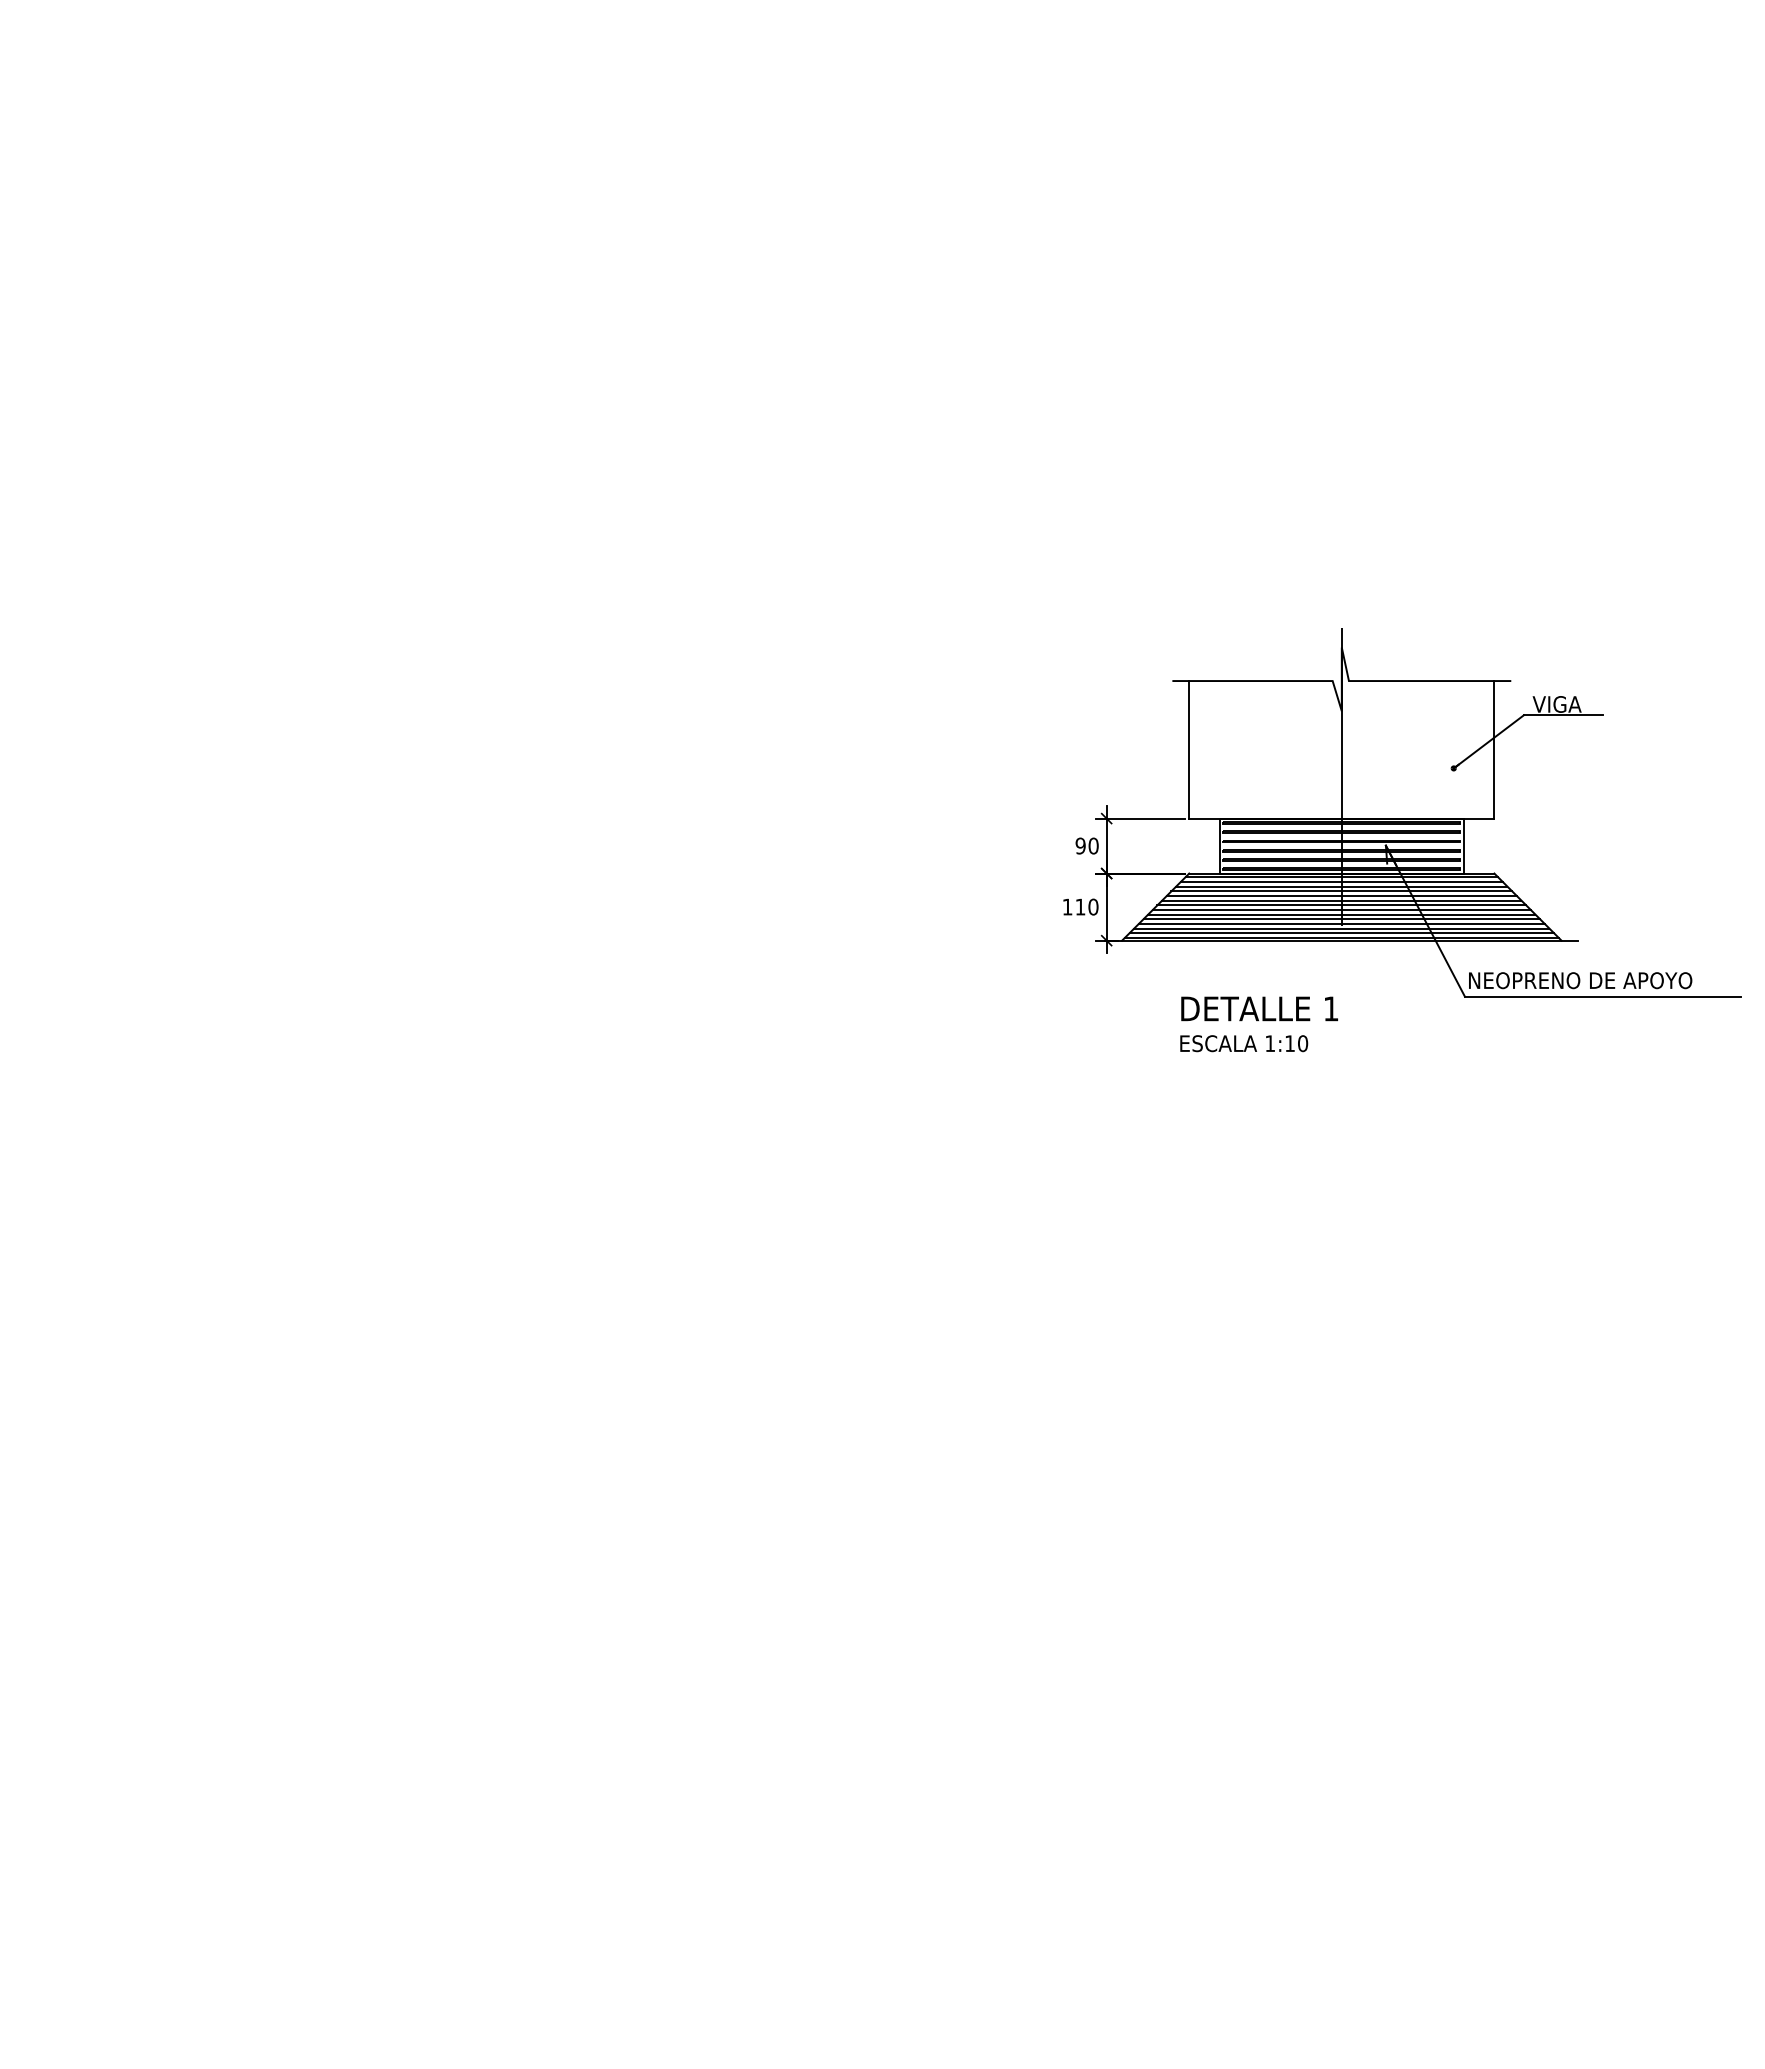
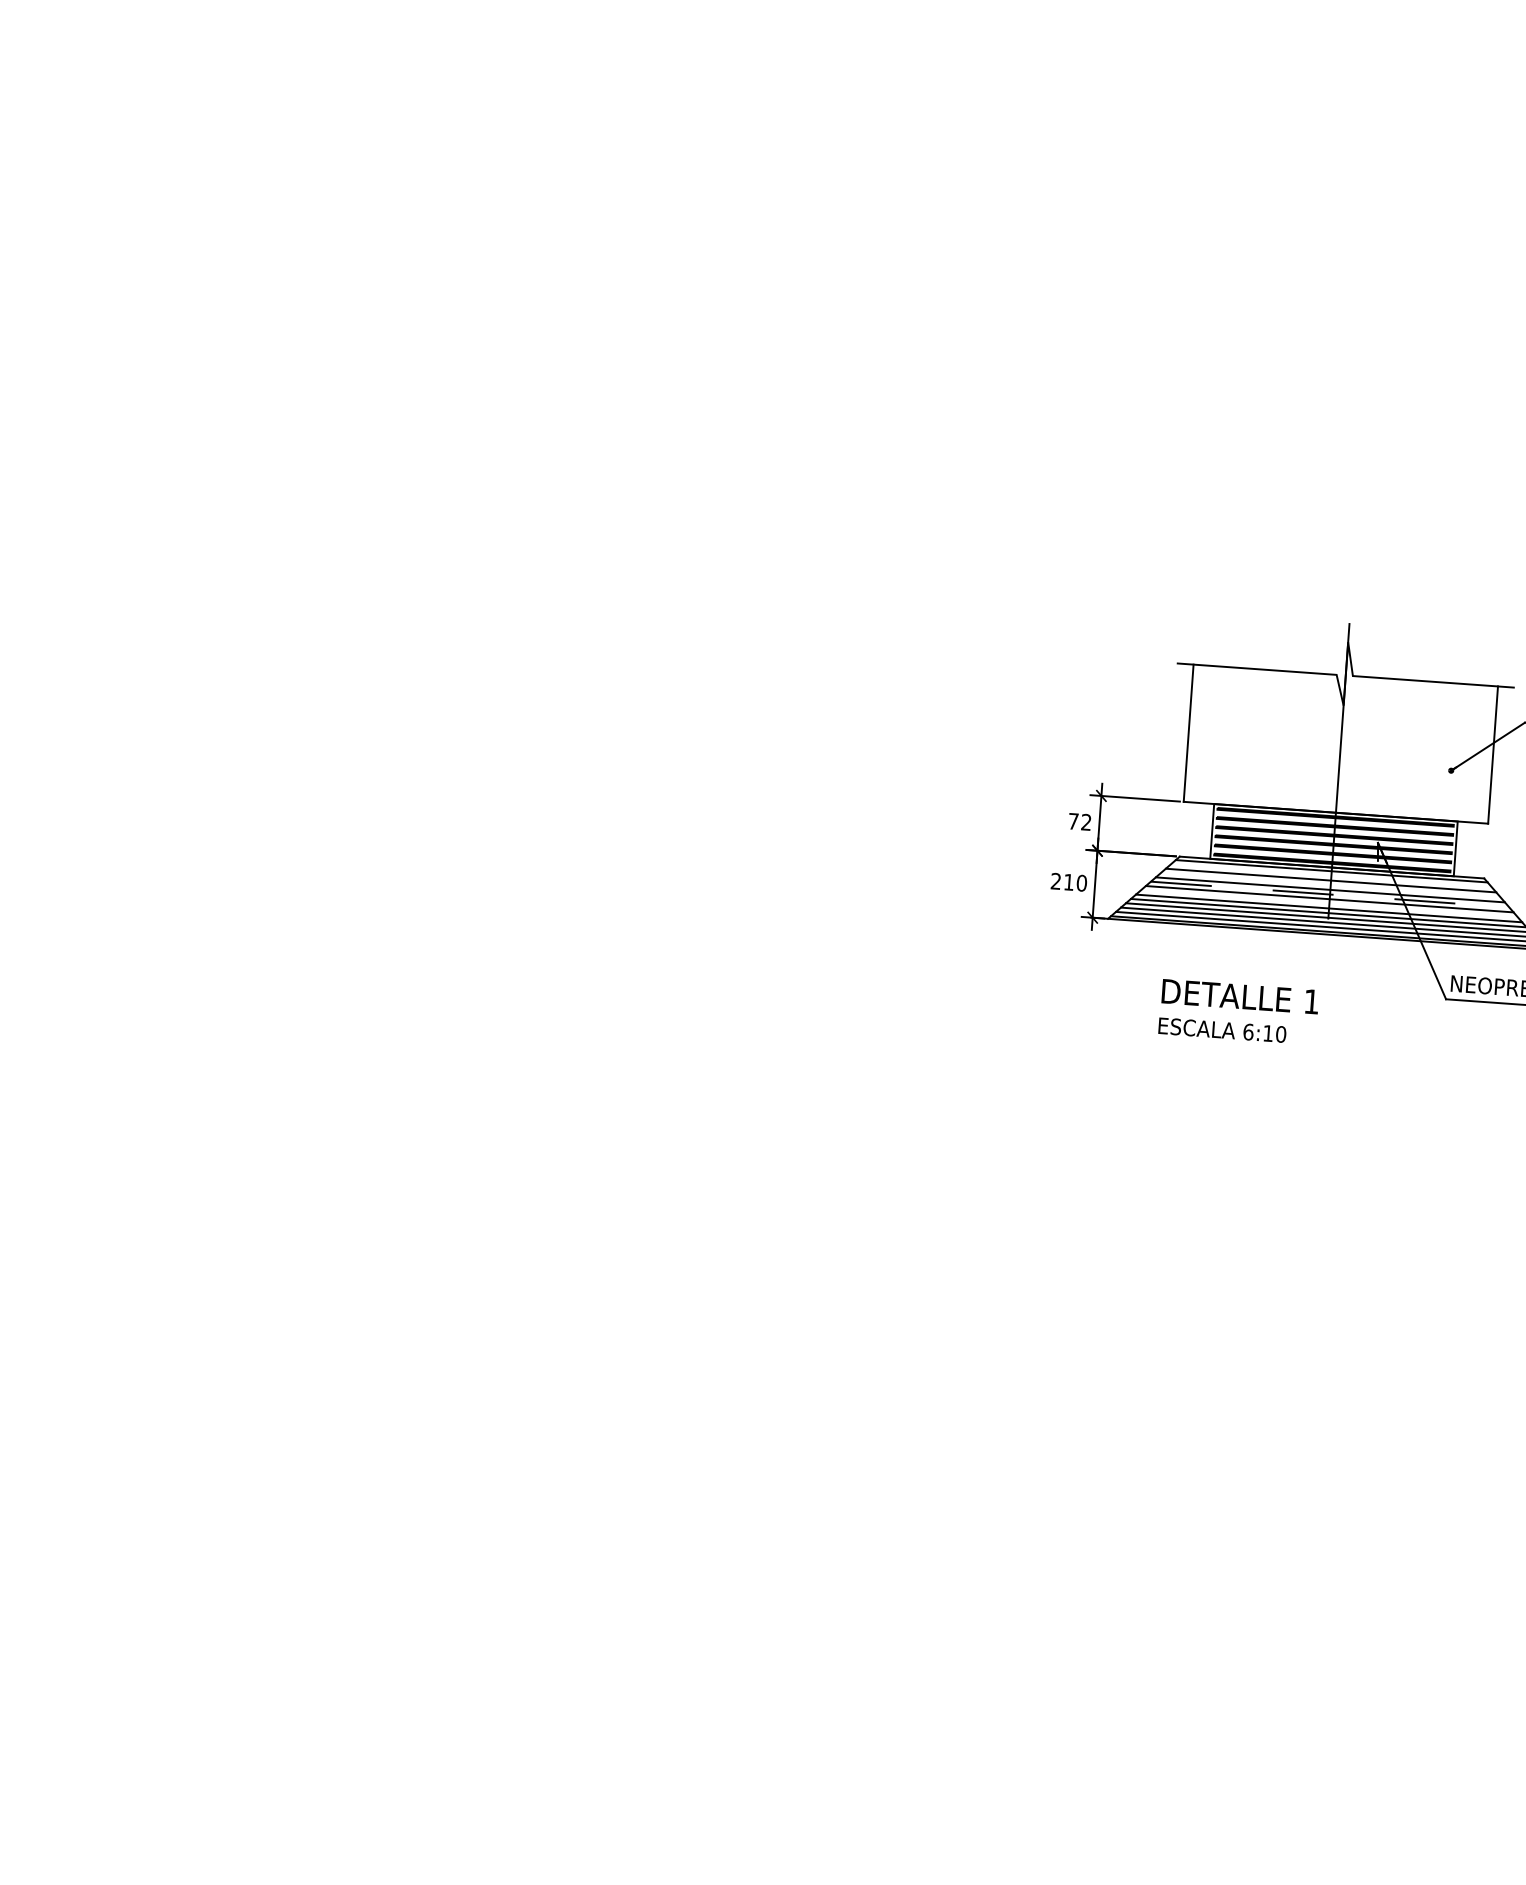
text: (1086, 845) -> (1079, 821), 90 -> 72
line: (1341, 881) -> (1331, 875), removed
line: (1341, 891) -> (1330, 885), removed
line: (1341, 900) -> (1329, 894), solid -> dashed
text: (1067, 906) -> (1056, 880), 110 -> 210
line: (1341, 909) -> (1329, 903), removed
text: (1270, 1043) -> (1248, 1031), 1:10 -> 6:10

